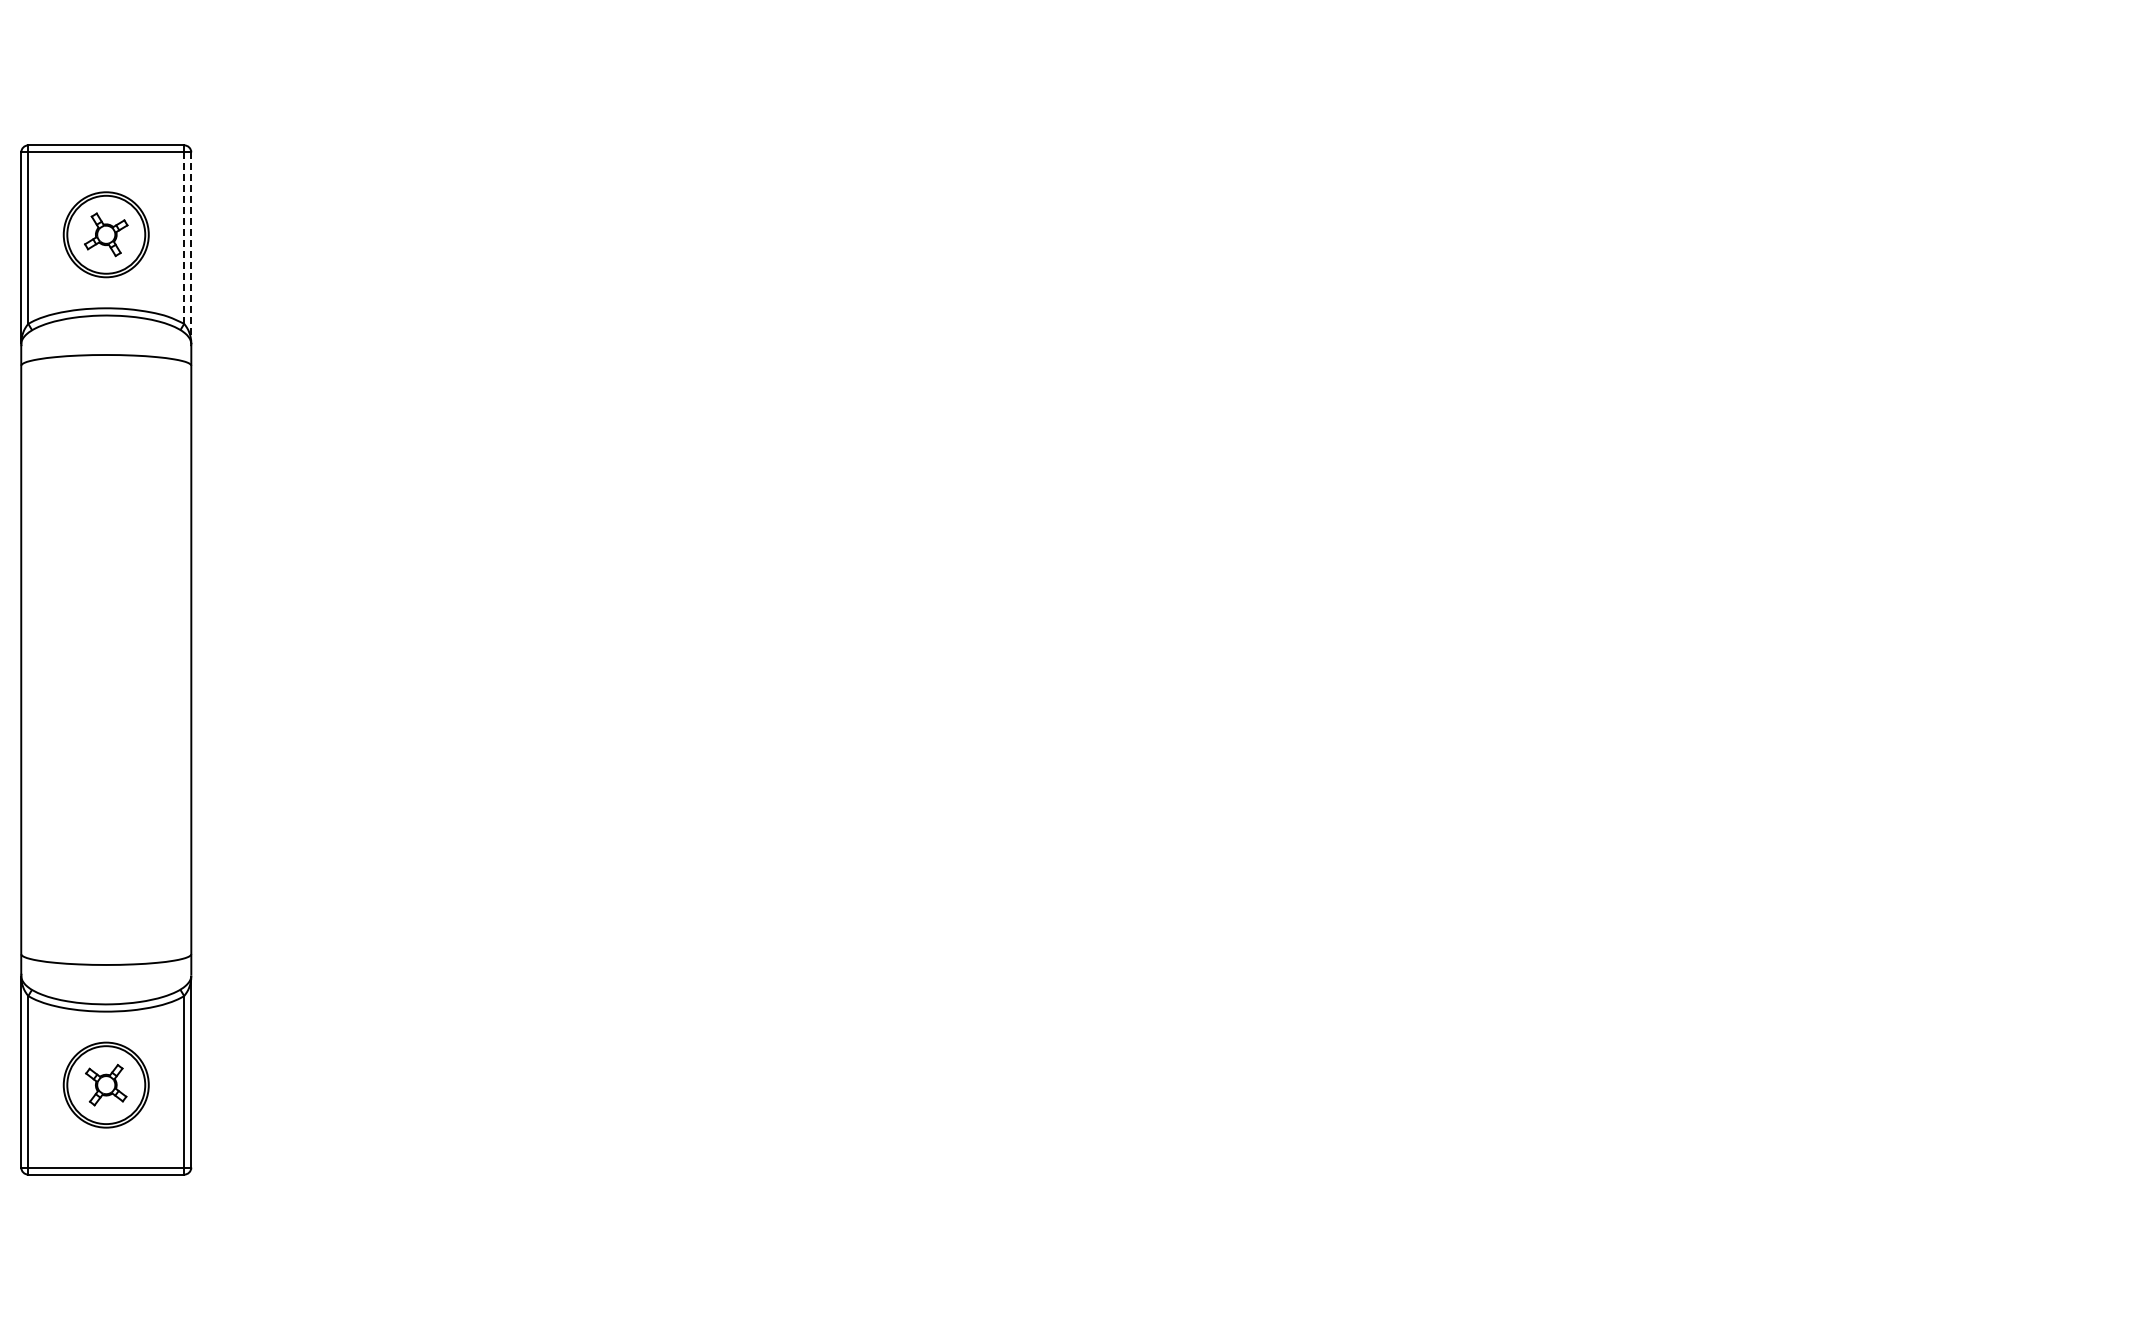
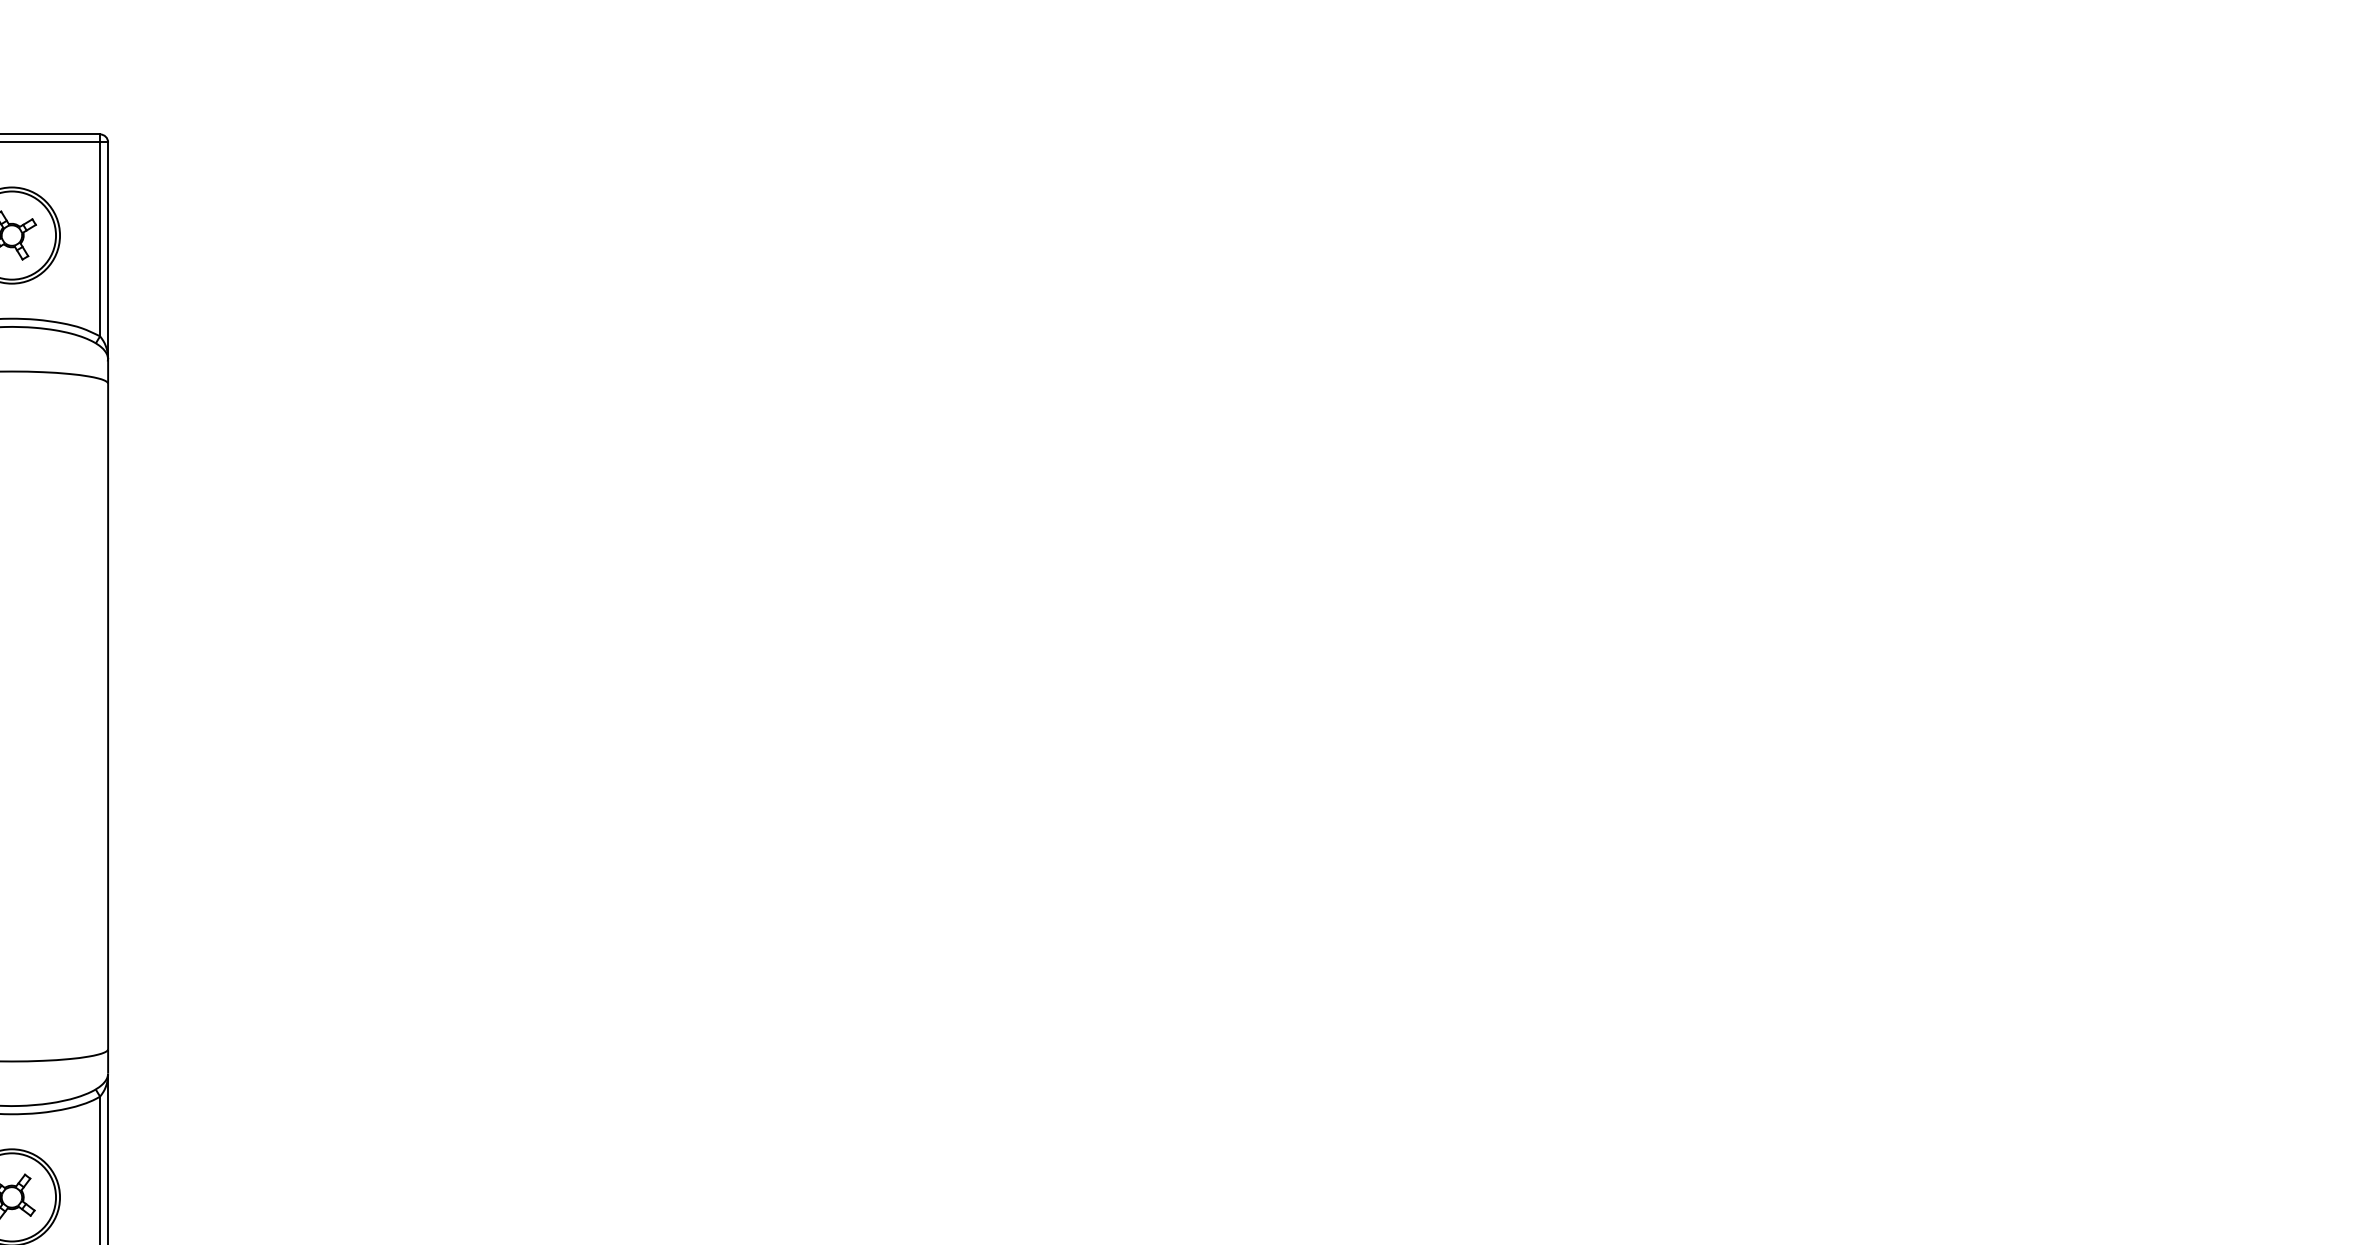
line: (184, 238) -> (100, 239), dashed -> solid
line: (191, 247) -> (108, 249), dashed -> solid

